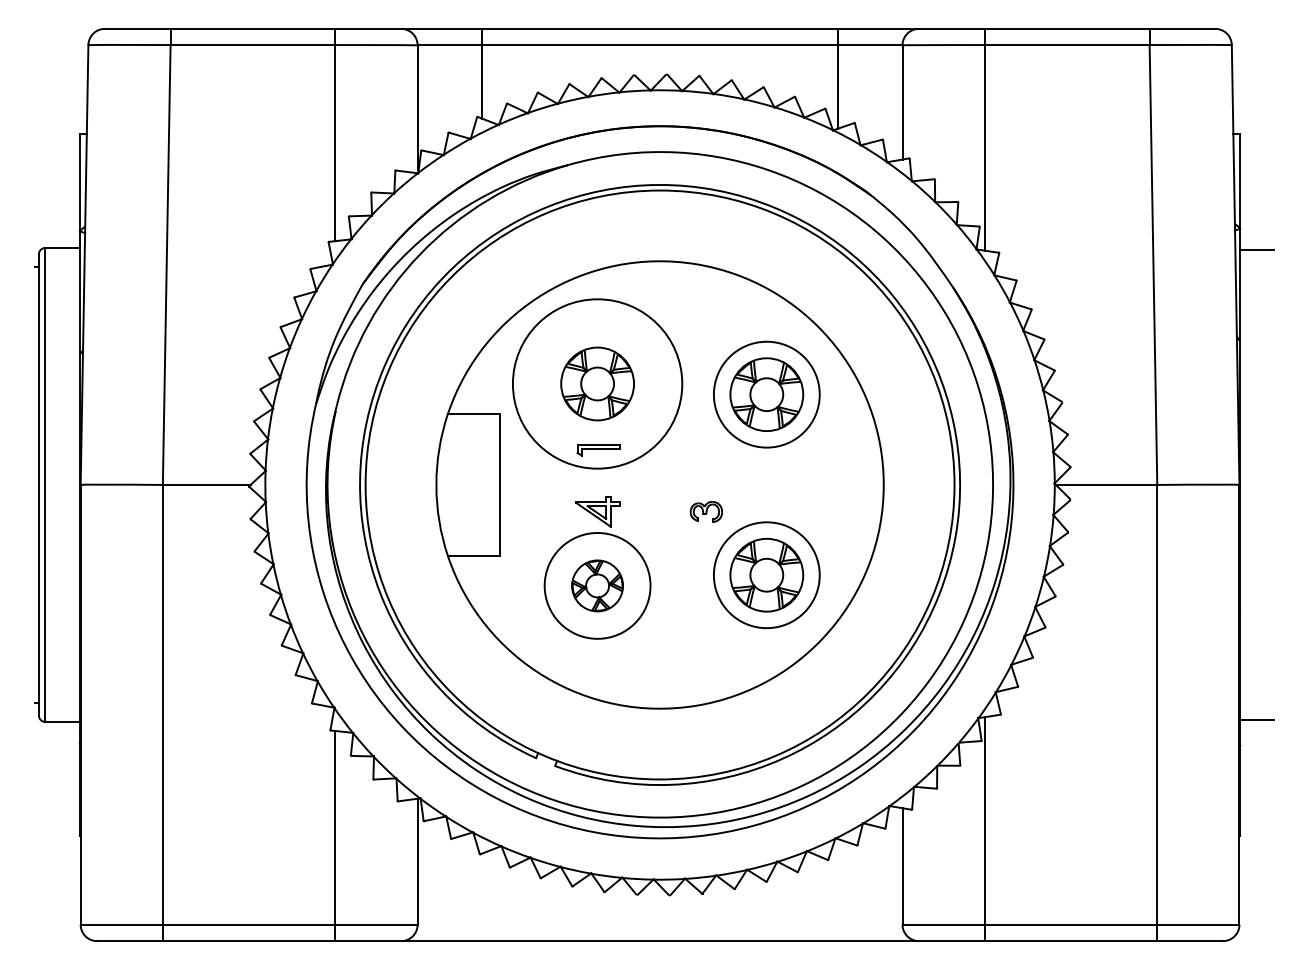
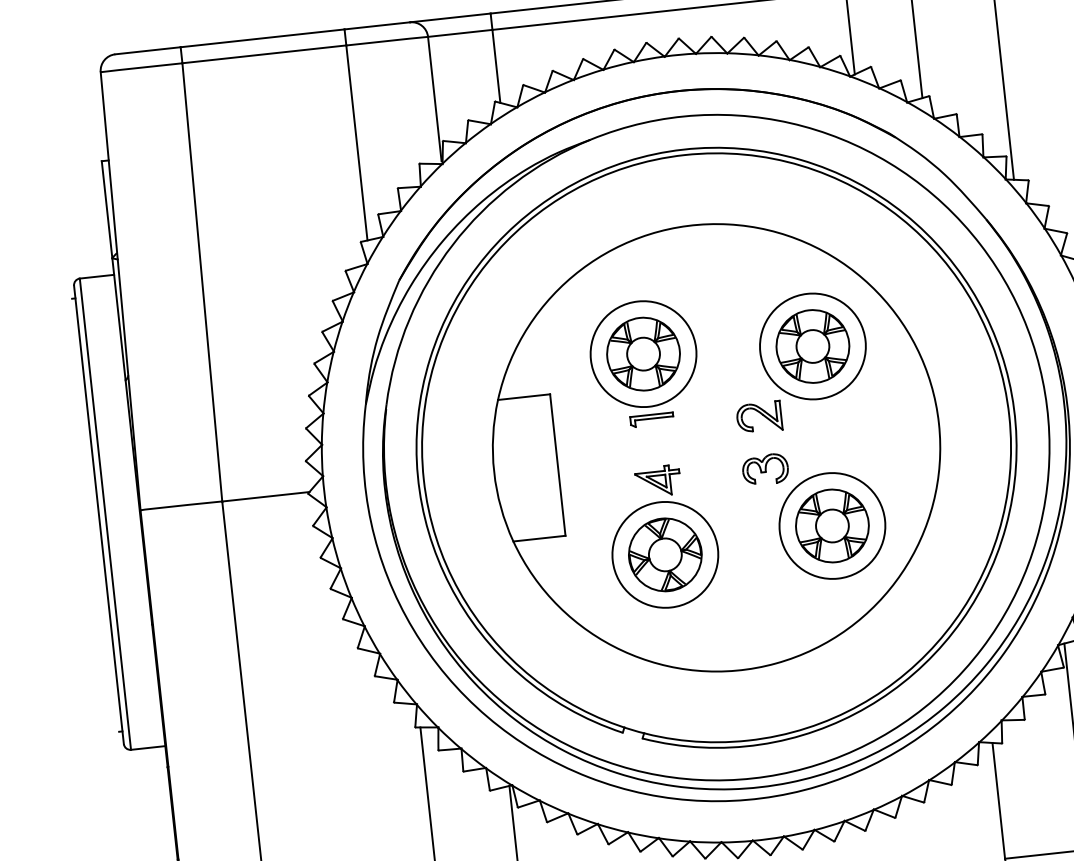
circle: (597, 383) -> (643, 353), size x0.62
part: (705, 459) -> (758, 417), added
part: (706, 511) -> (765, 469), size x1.43
part: (597, 585) -> (665, 554), size x1.43

